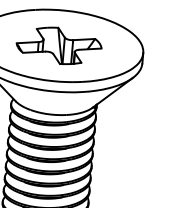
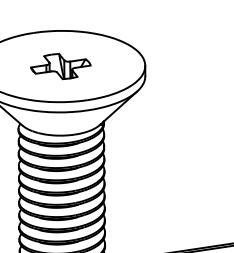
part: (58, 45) -> (60, 66), size x0.7

